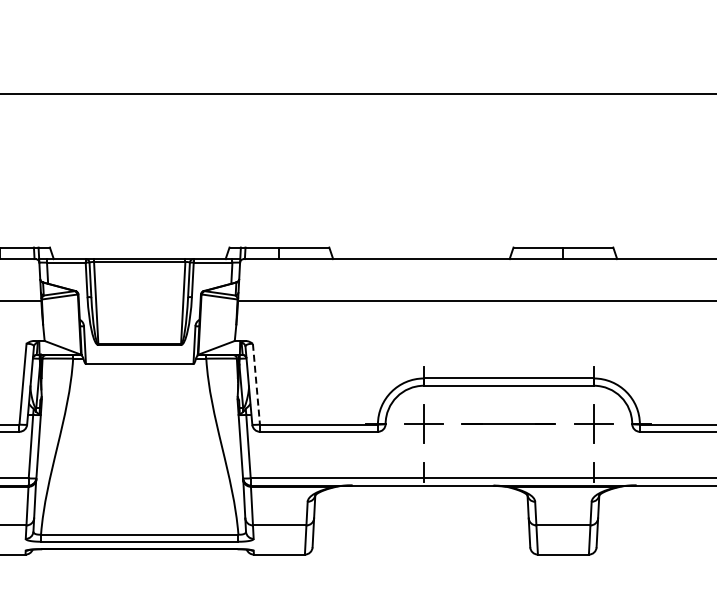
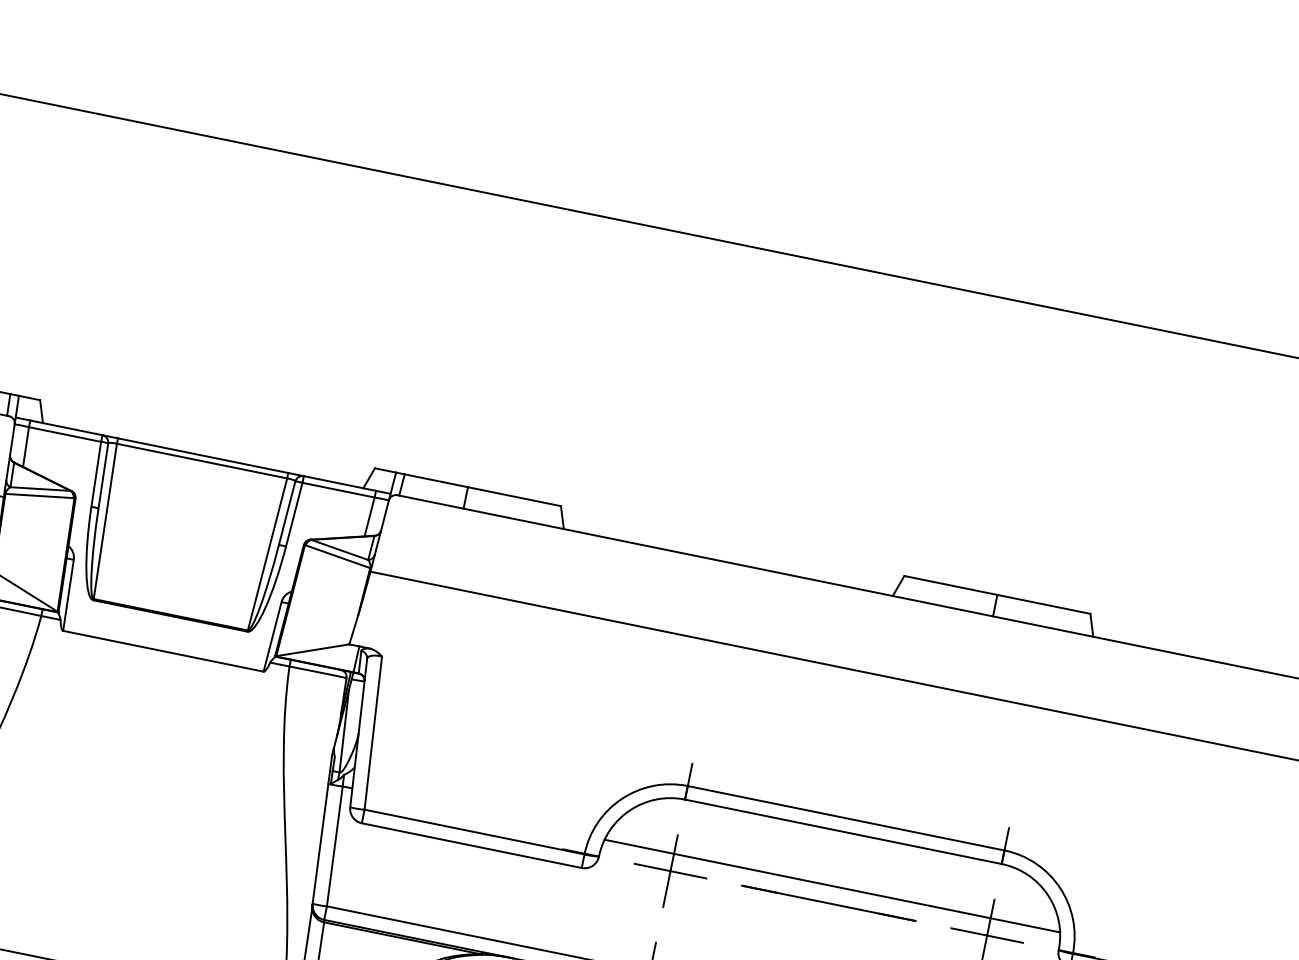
line: (256, 384) -> (373, 733), dashed -> solid
line: (508, 414) -> (831, 885), added

